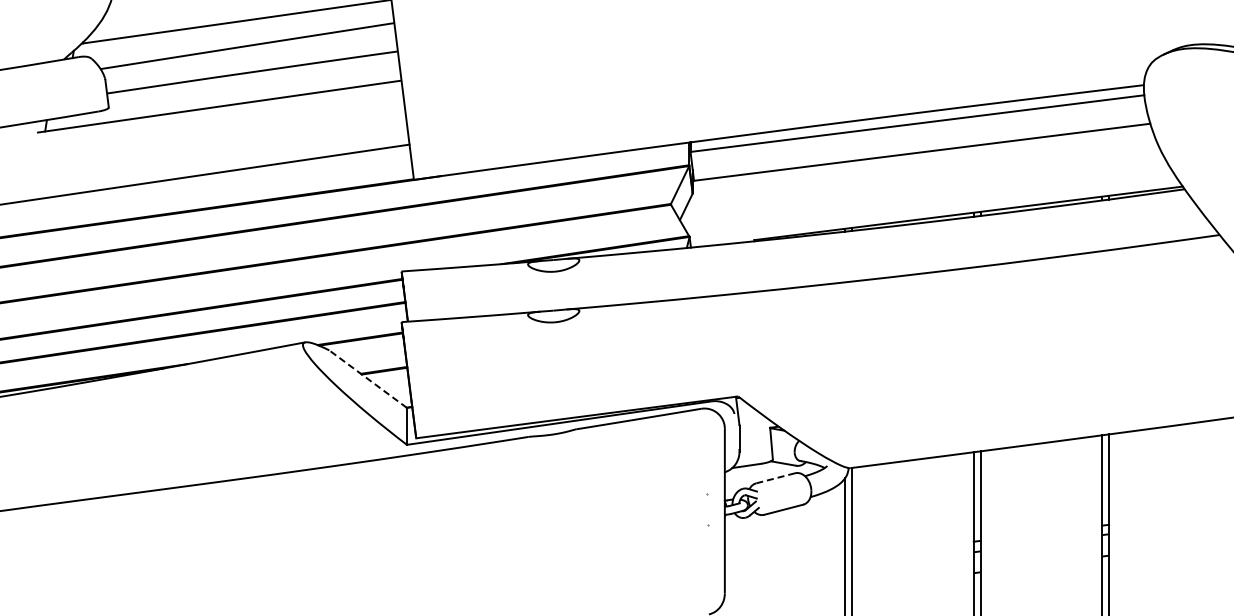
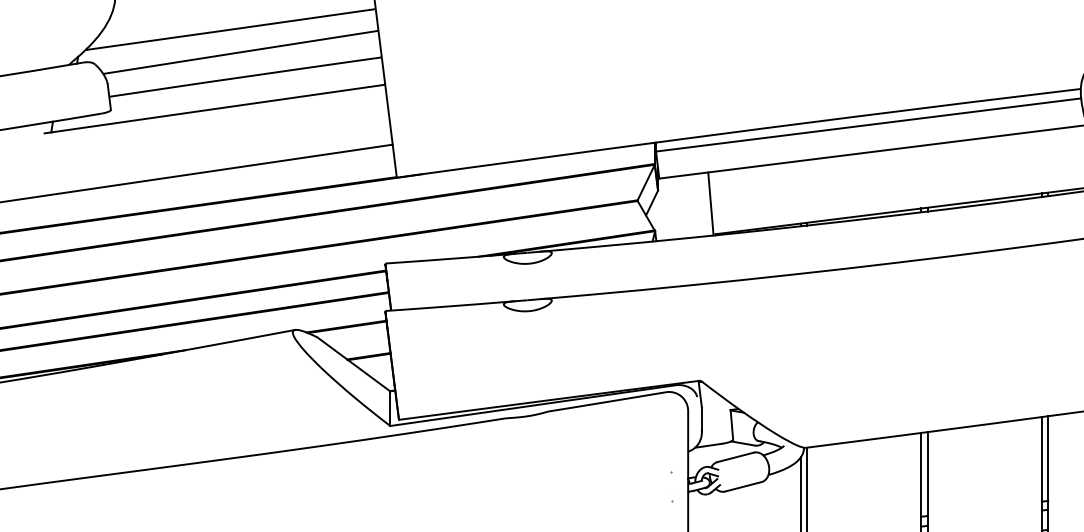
line: (748, 207) -> (710, 203), added
line: (367, 378) -> (353, 363), dashed -> solid
line: (775, 478) -> (735, 457), dashed -> solid

